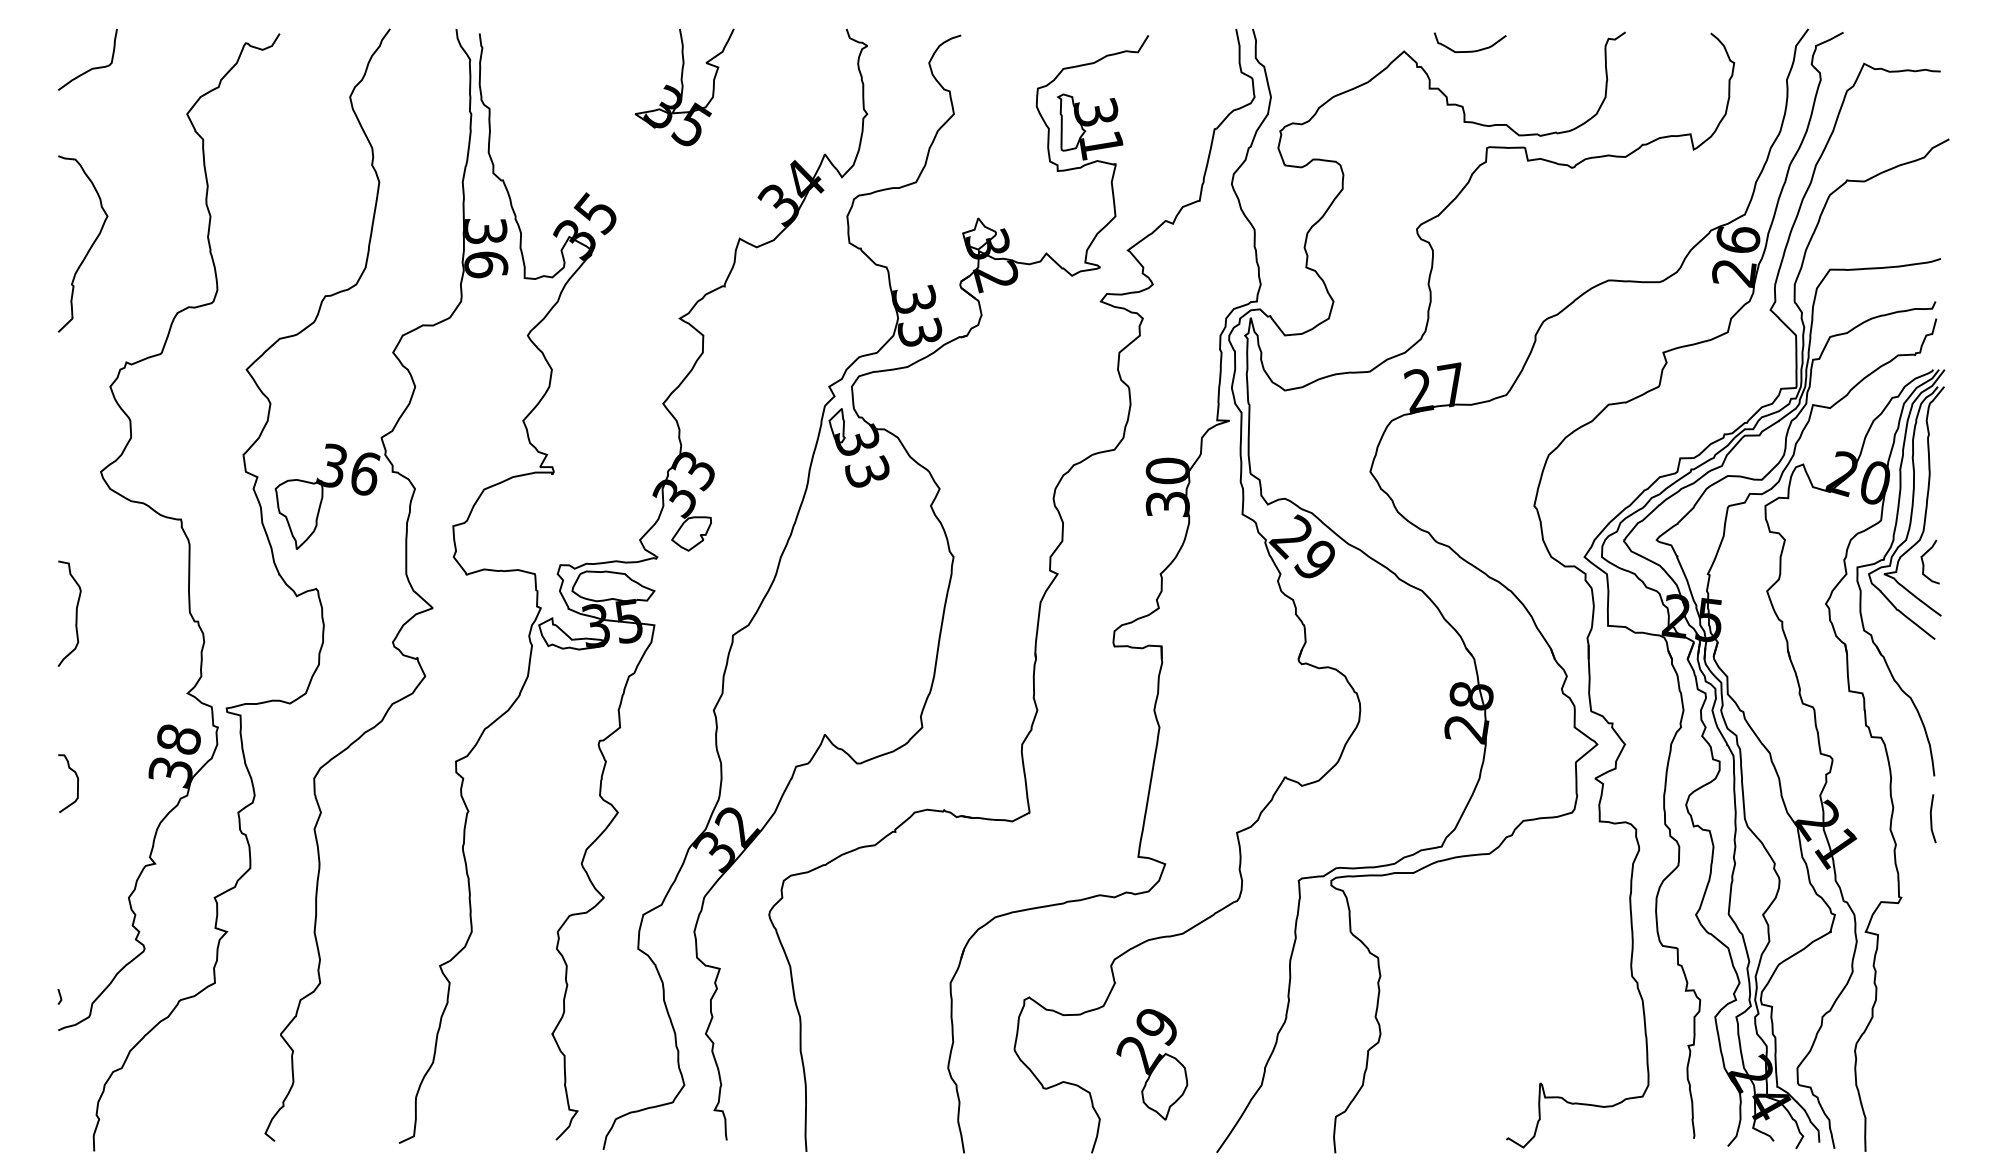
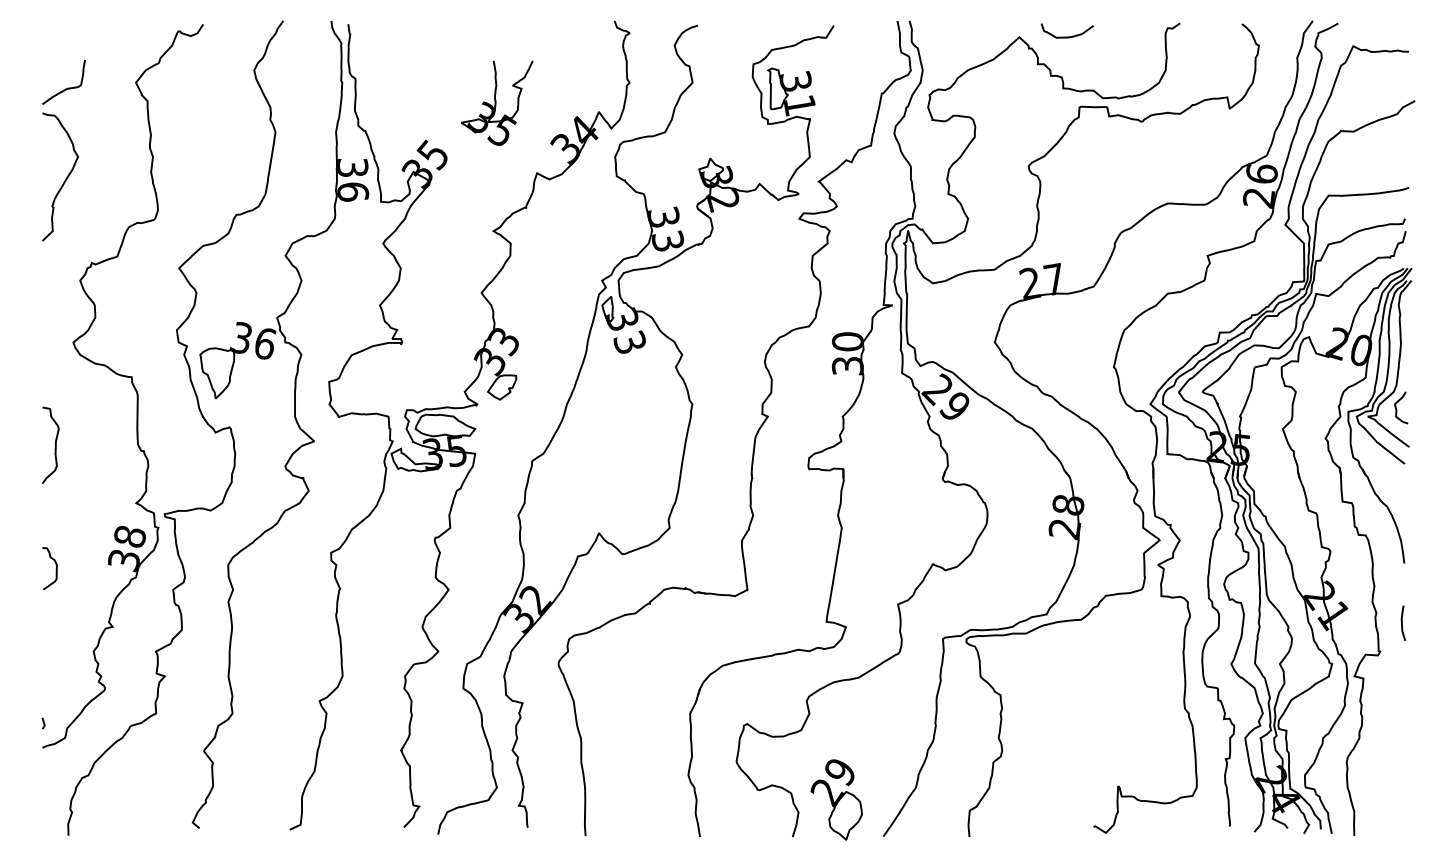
curve: (92, 66) -> (67, 87), moved
part: (683, 86) -> (496, 102), moved
curve: (1931, 817) -> (1402, 622), moved
part: (1152, 1064) -> (836, 799), moved

